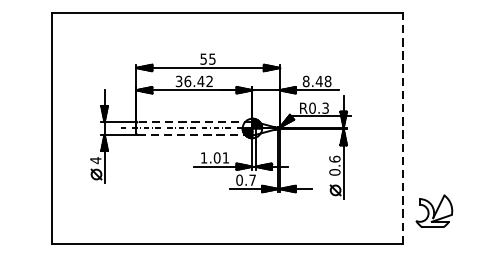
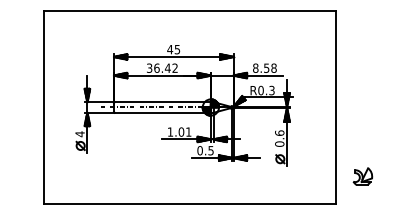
text: (204, 59) -> (170, 49), 55 -> 45
text: (319, 80) -> (266, 67), 8.48 -> 8.58
line: (194, 122) -> (162, 102), dashed -> solid
line: (402, 128) -> (336, 107), dashed -> solid
line: (195, 134) -> (163, 112), dashed -> solid
text: (251, 179) -> (210, 150), 0.7 -> 0.5
part: (434, 211) -> (362, 176), size x0.62

